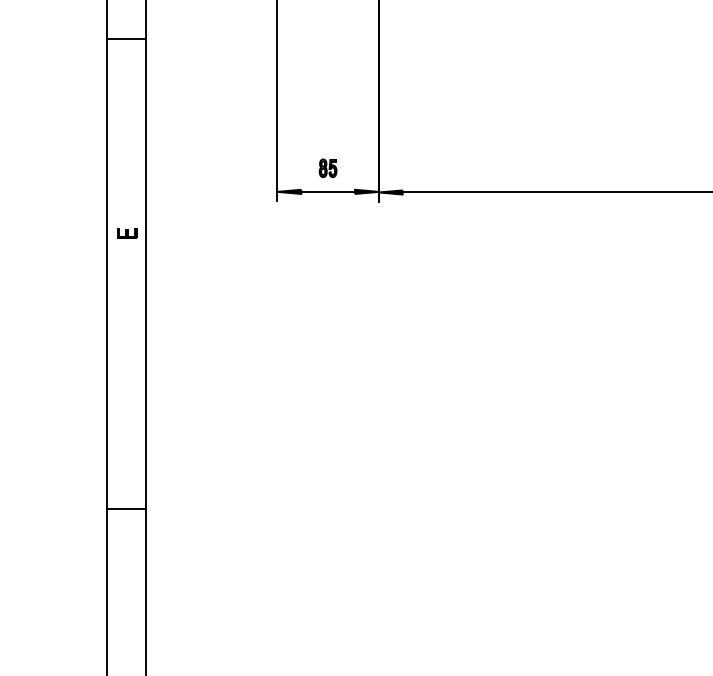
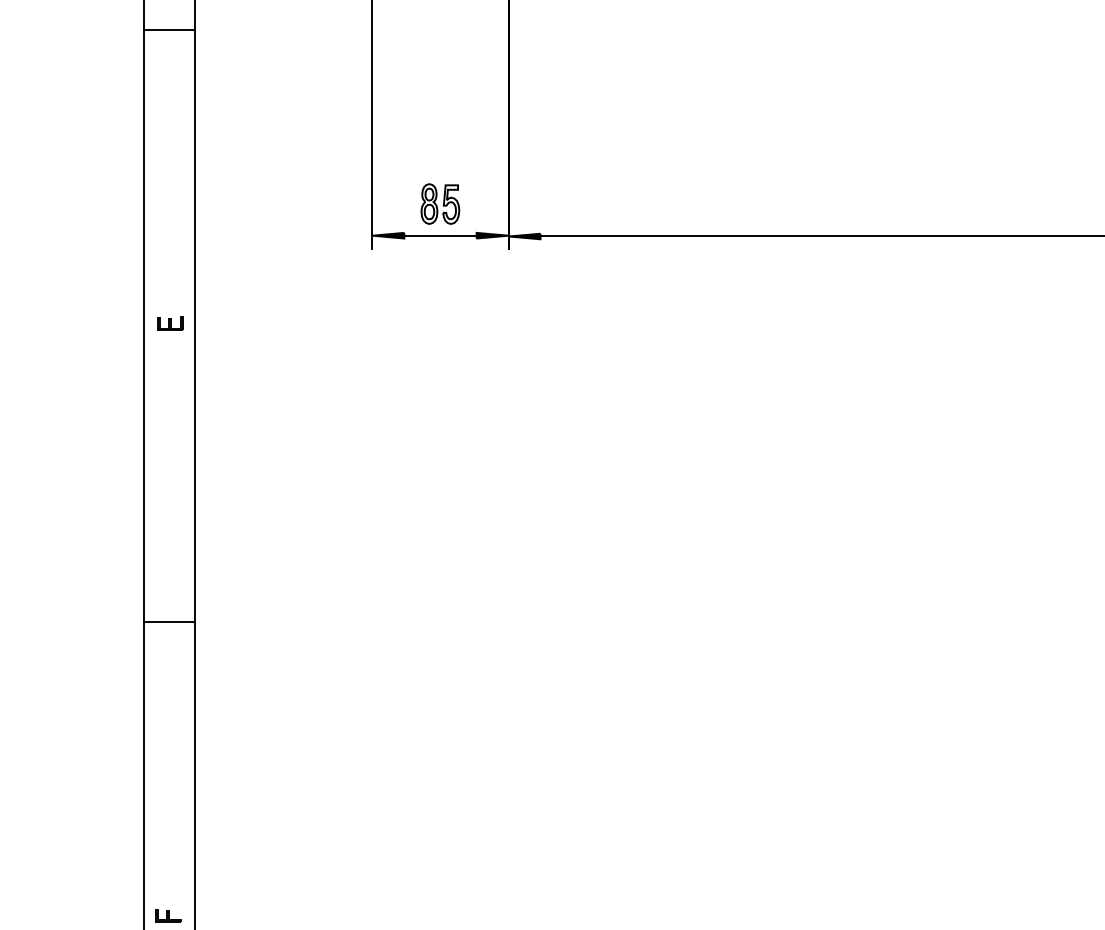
part: (328, 167) -> (440, 203), size x1.67
part: (127, 233) -> (170, 323), moved
line: (126, 508) -> (169, 622), moved

